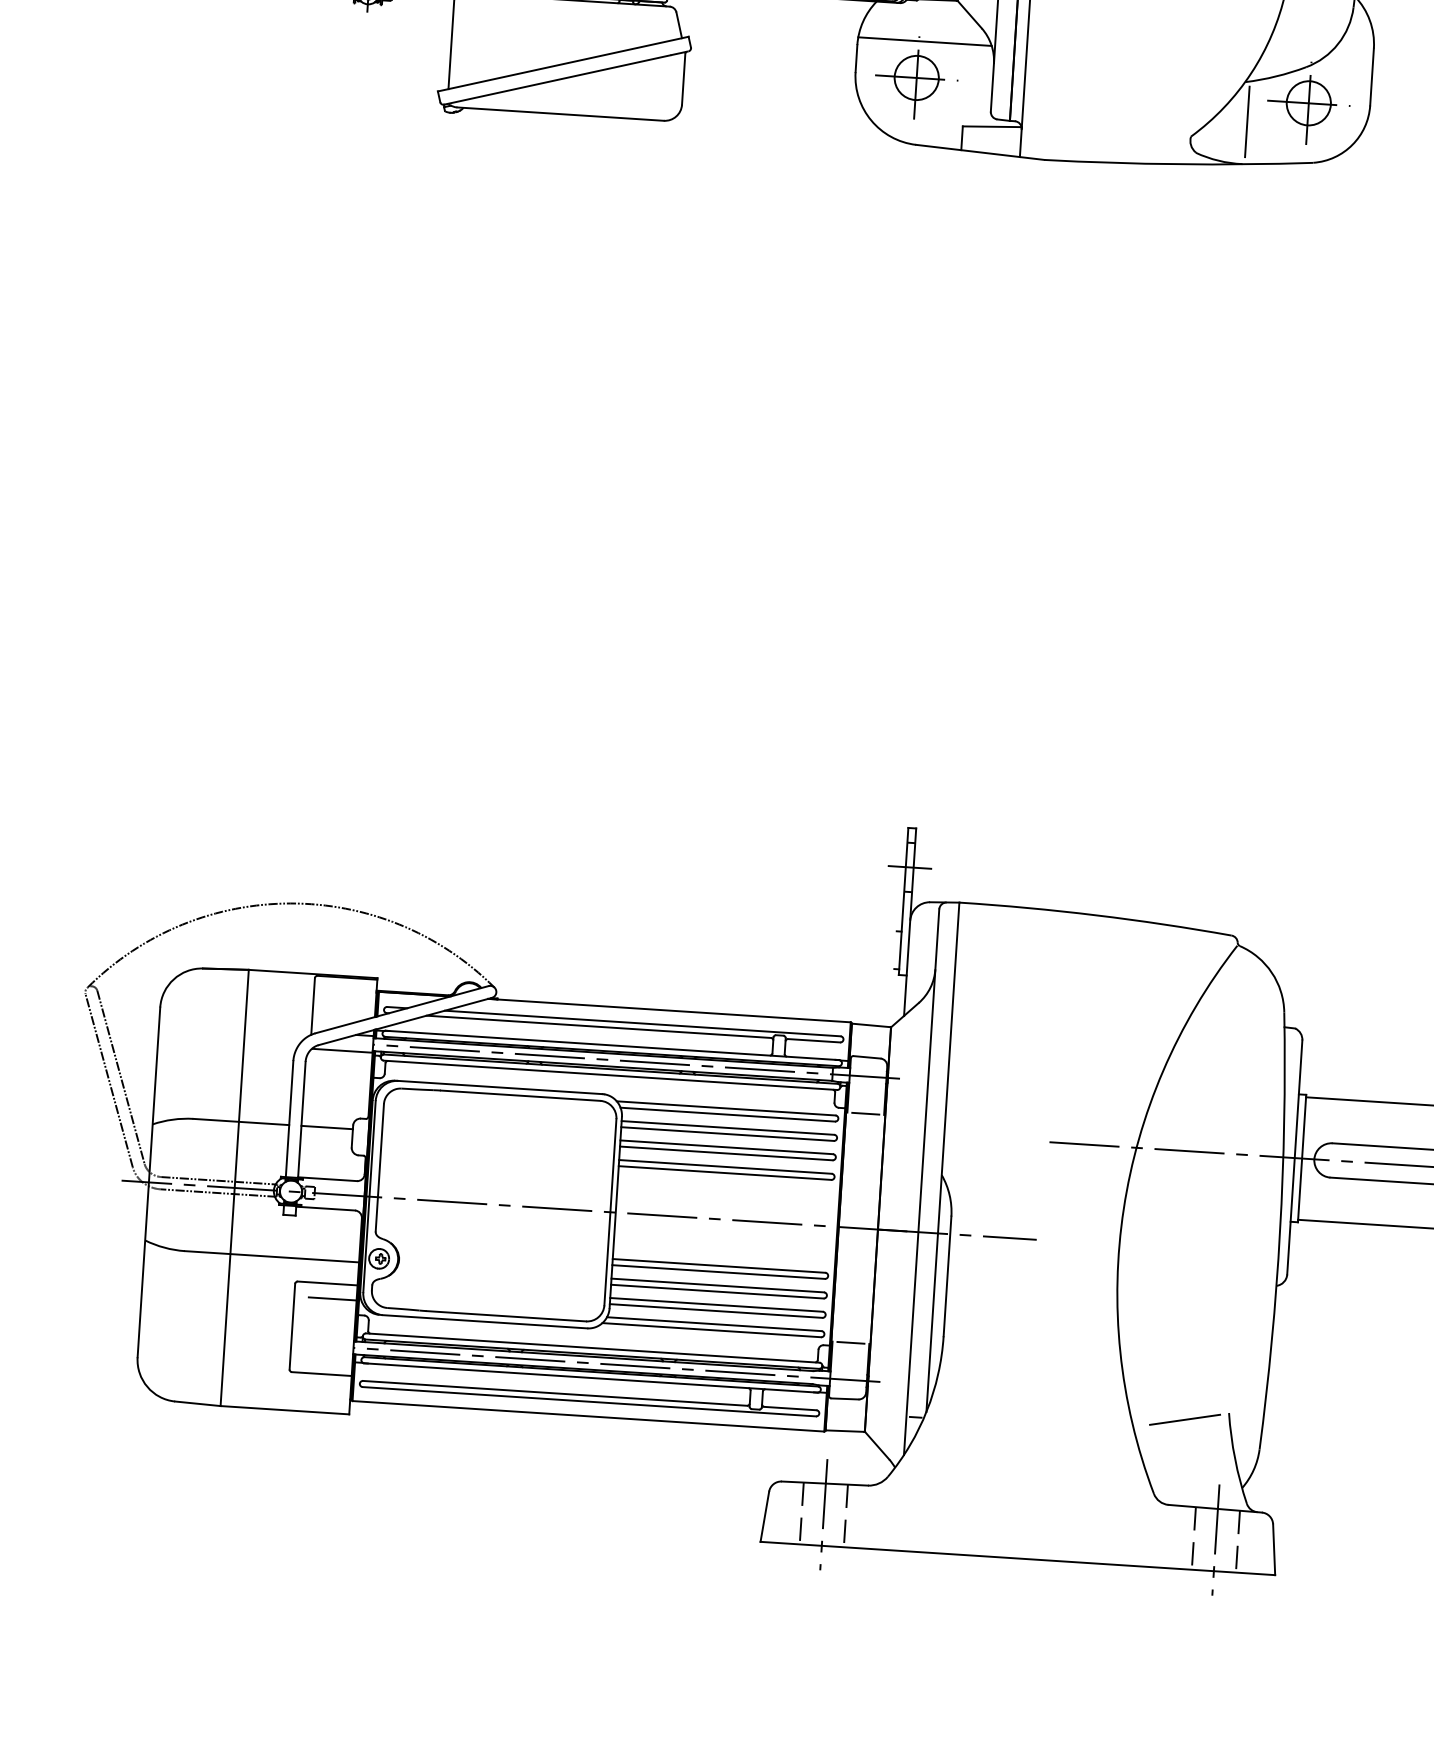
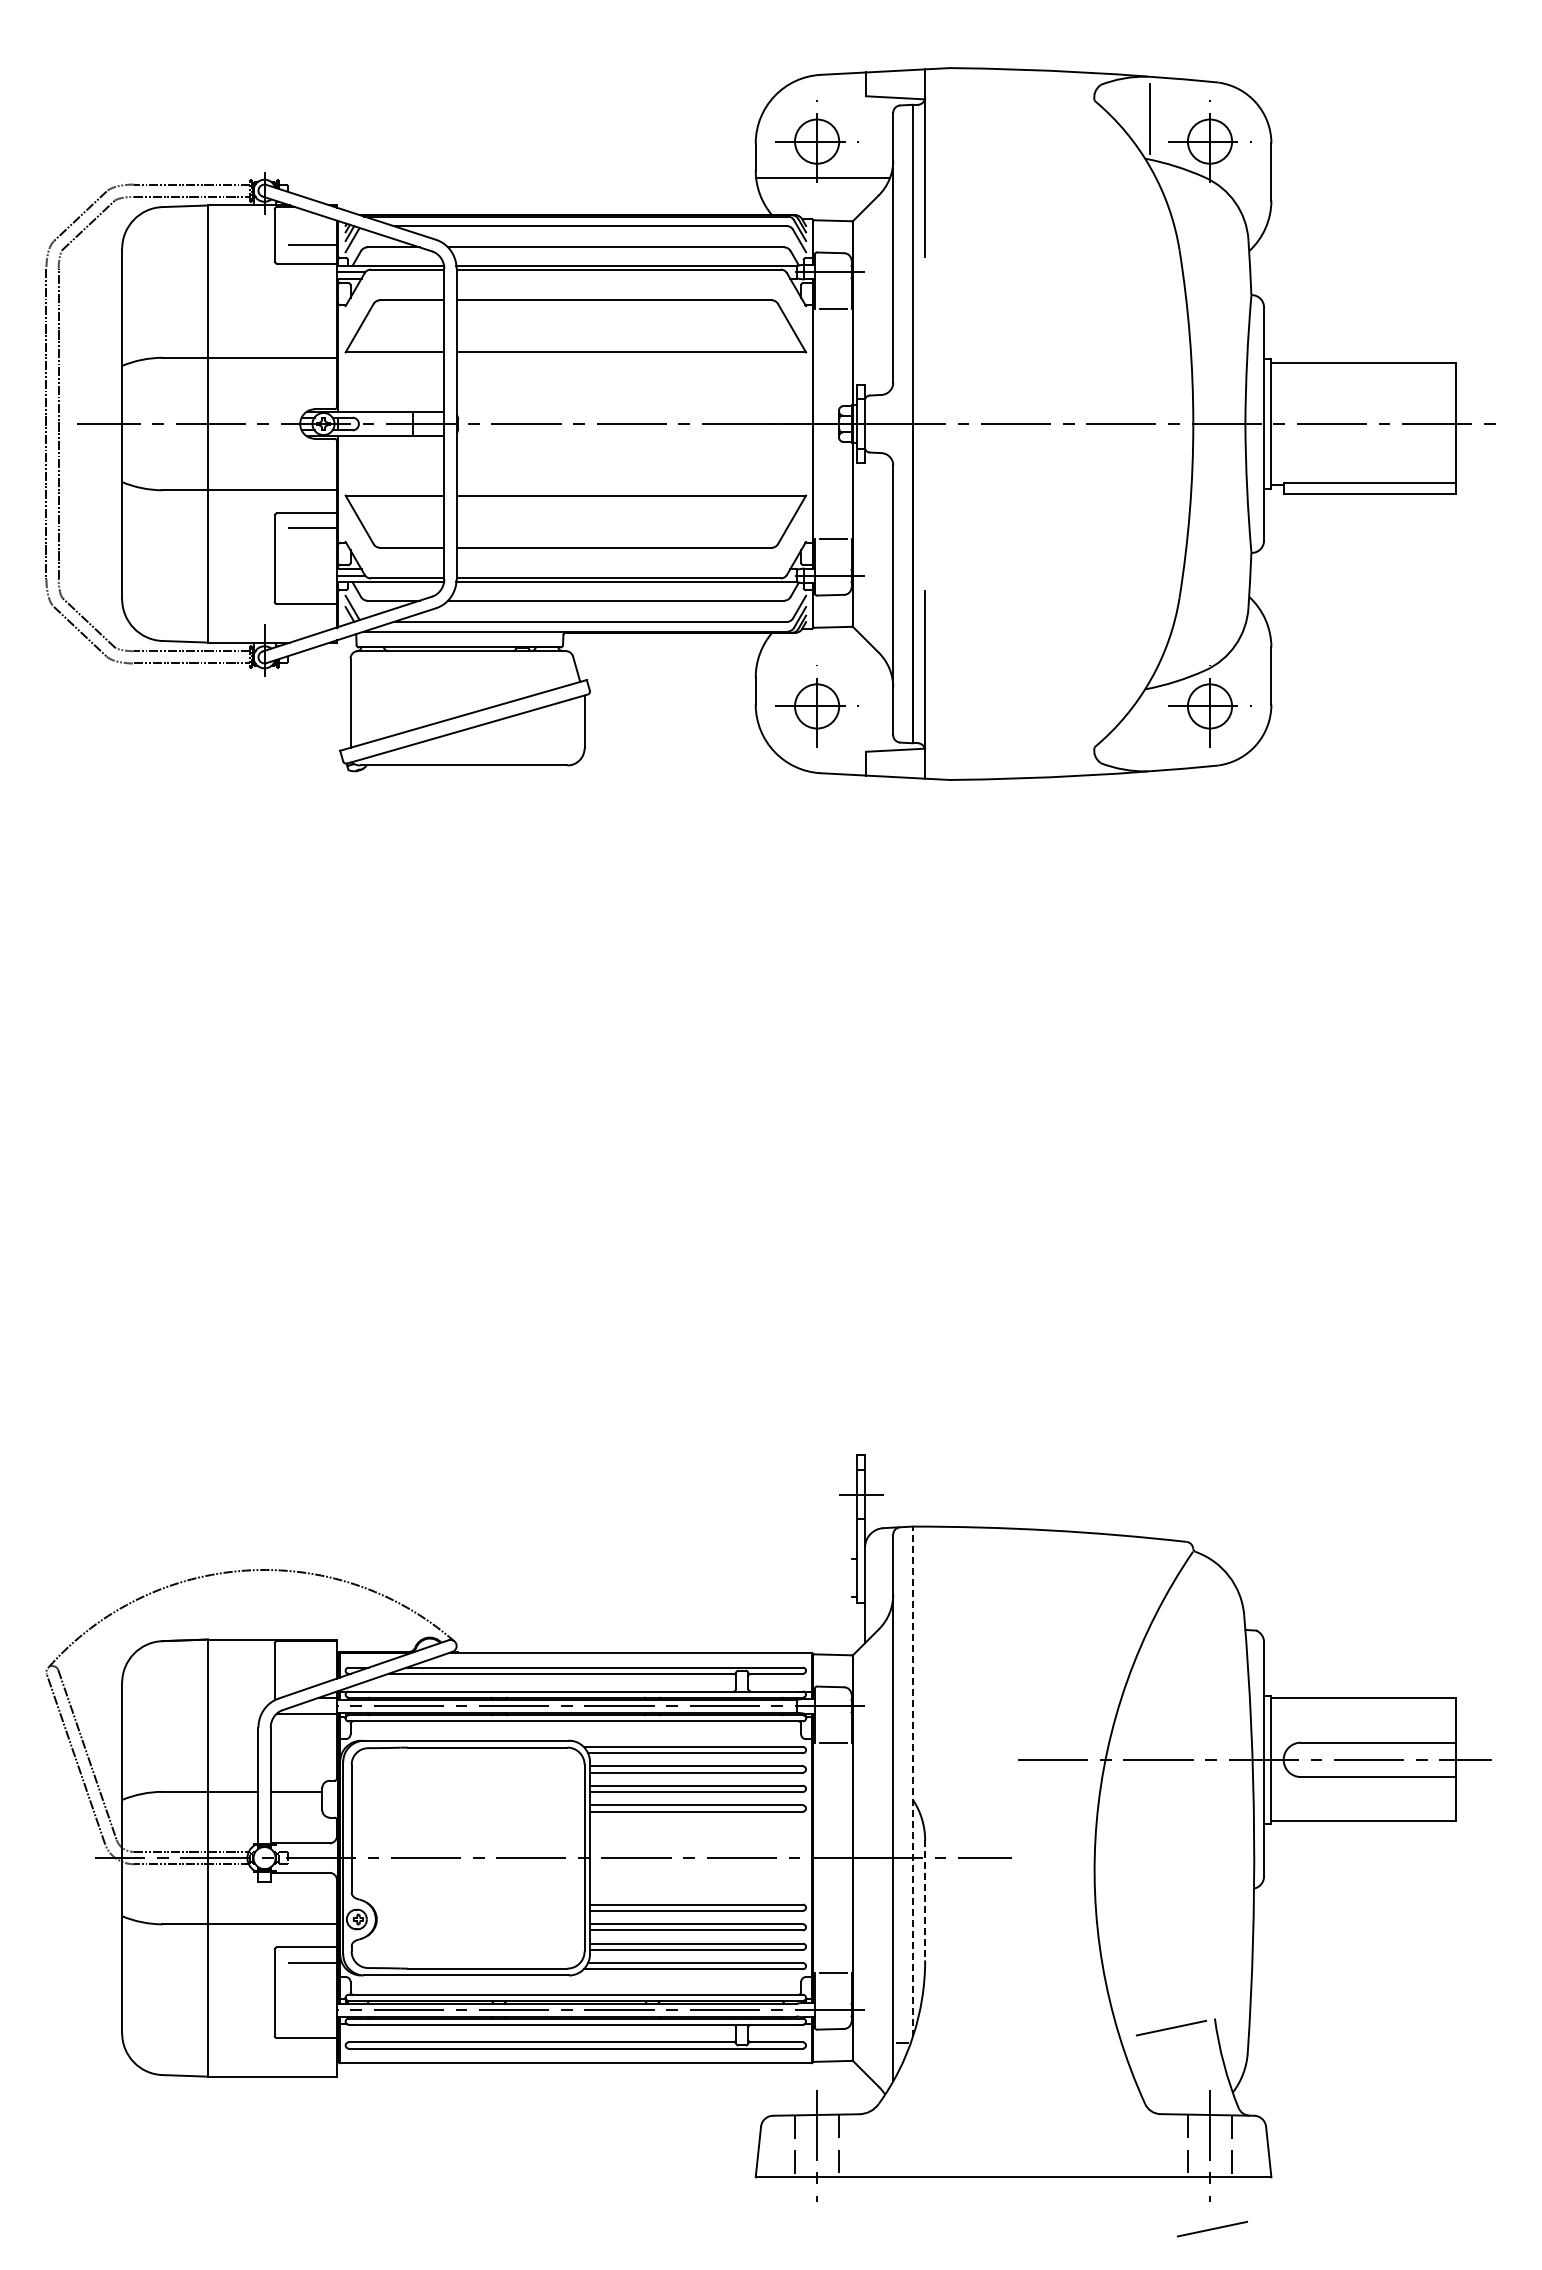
line: (924, 41) -> (822, 669), removed
line: (1247, 121) -> (1149, 728), removed
line: (942, 1156) -> (912, 1781), solid -> dashed
line: (947, 1276) -> (925, 1900), solid -> dashed
line: (1213, 1622) -> (1212, 2228), added

